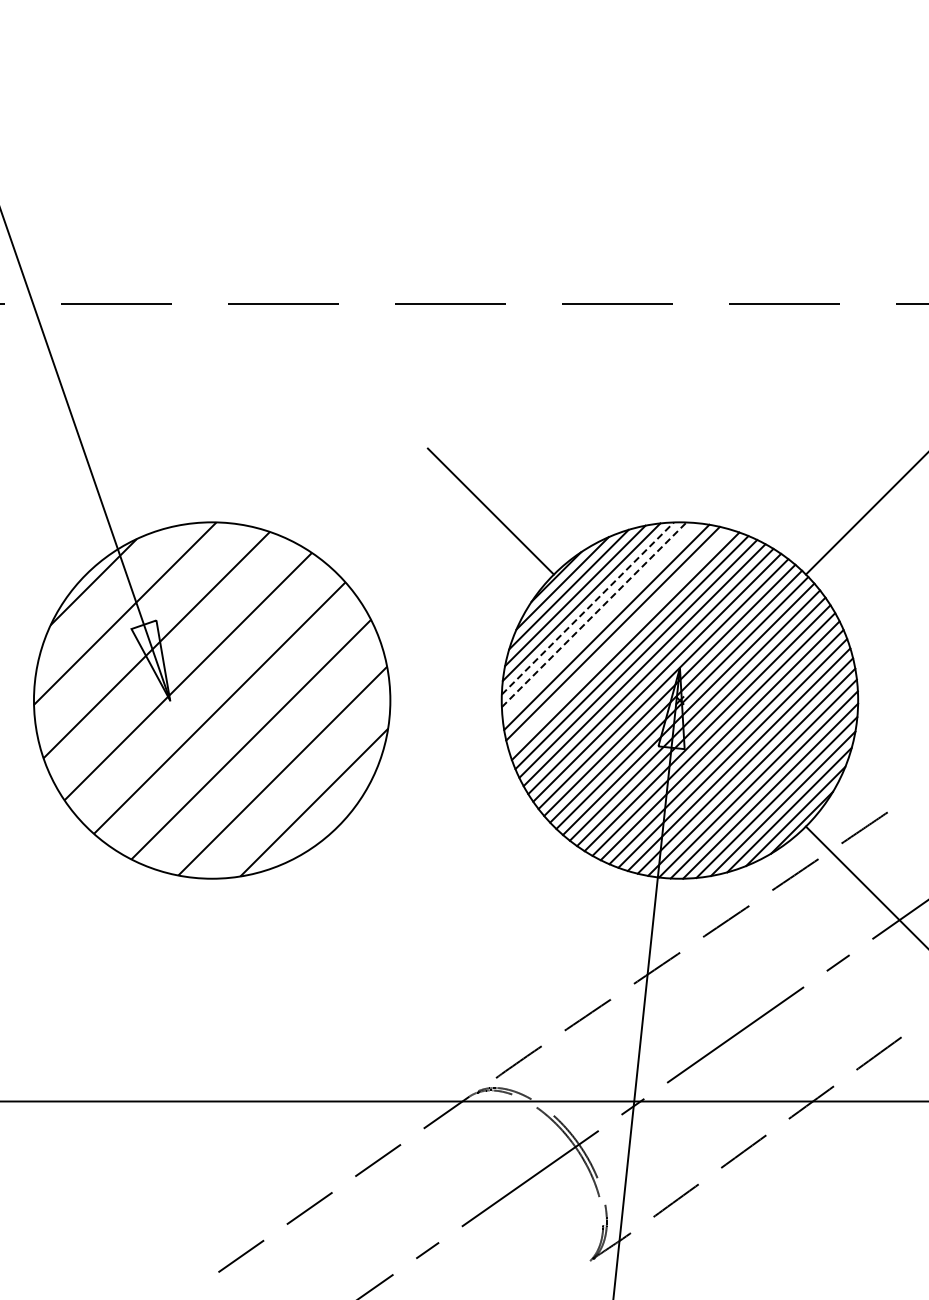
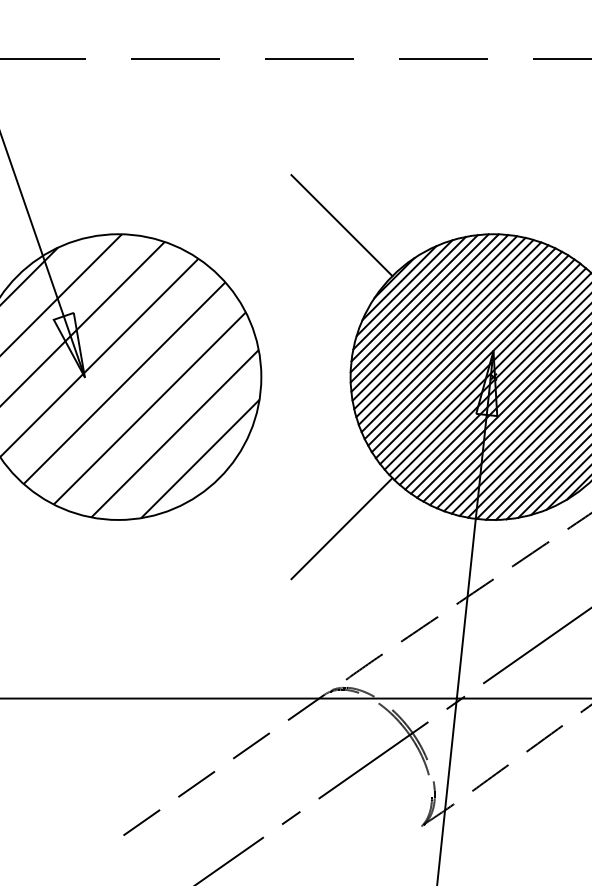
line: (587, 608) -> (419, 303), dashed -> solid
line: (594, 614) -> (424, 308), dashed -> solid
line: (600, 620) -> (429, 312), added
line: (618, 639) -> (444, 328), added
line: (490, 889) -> (341, 528), added

